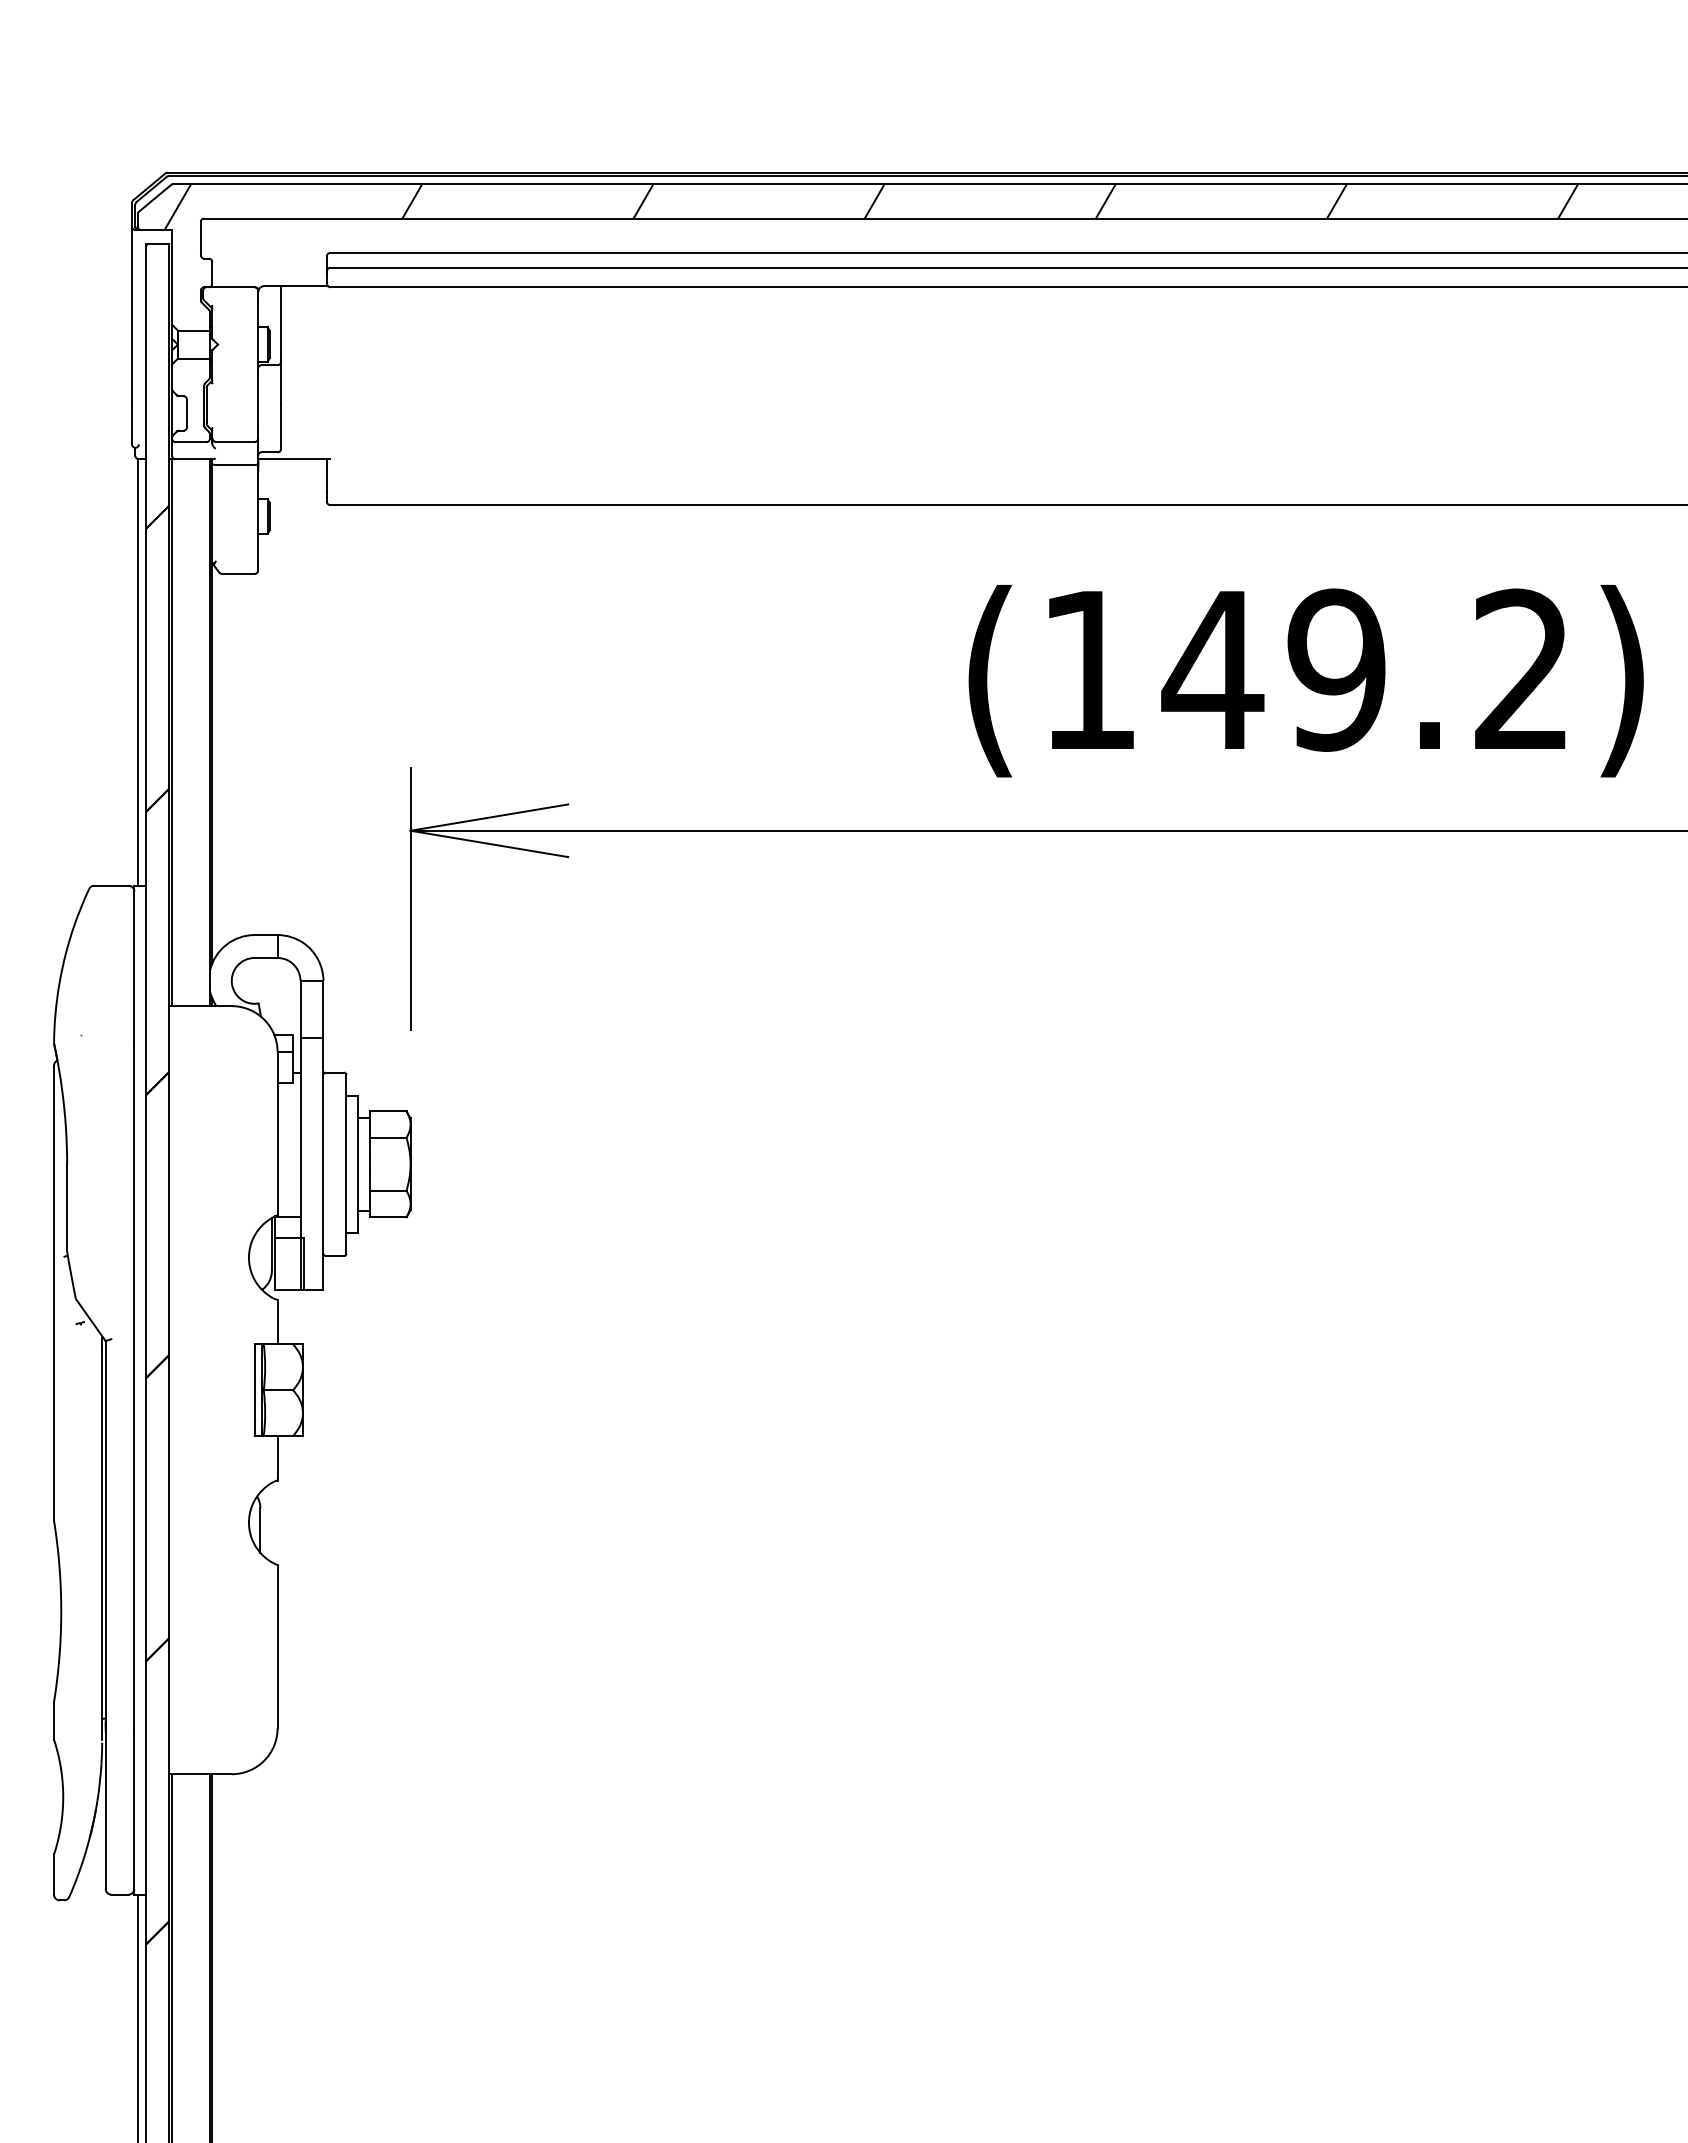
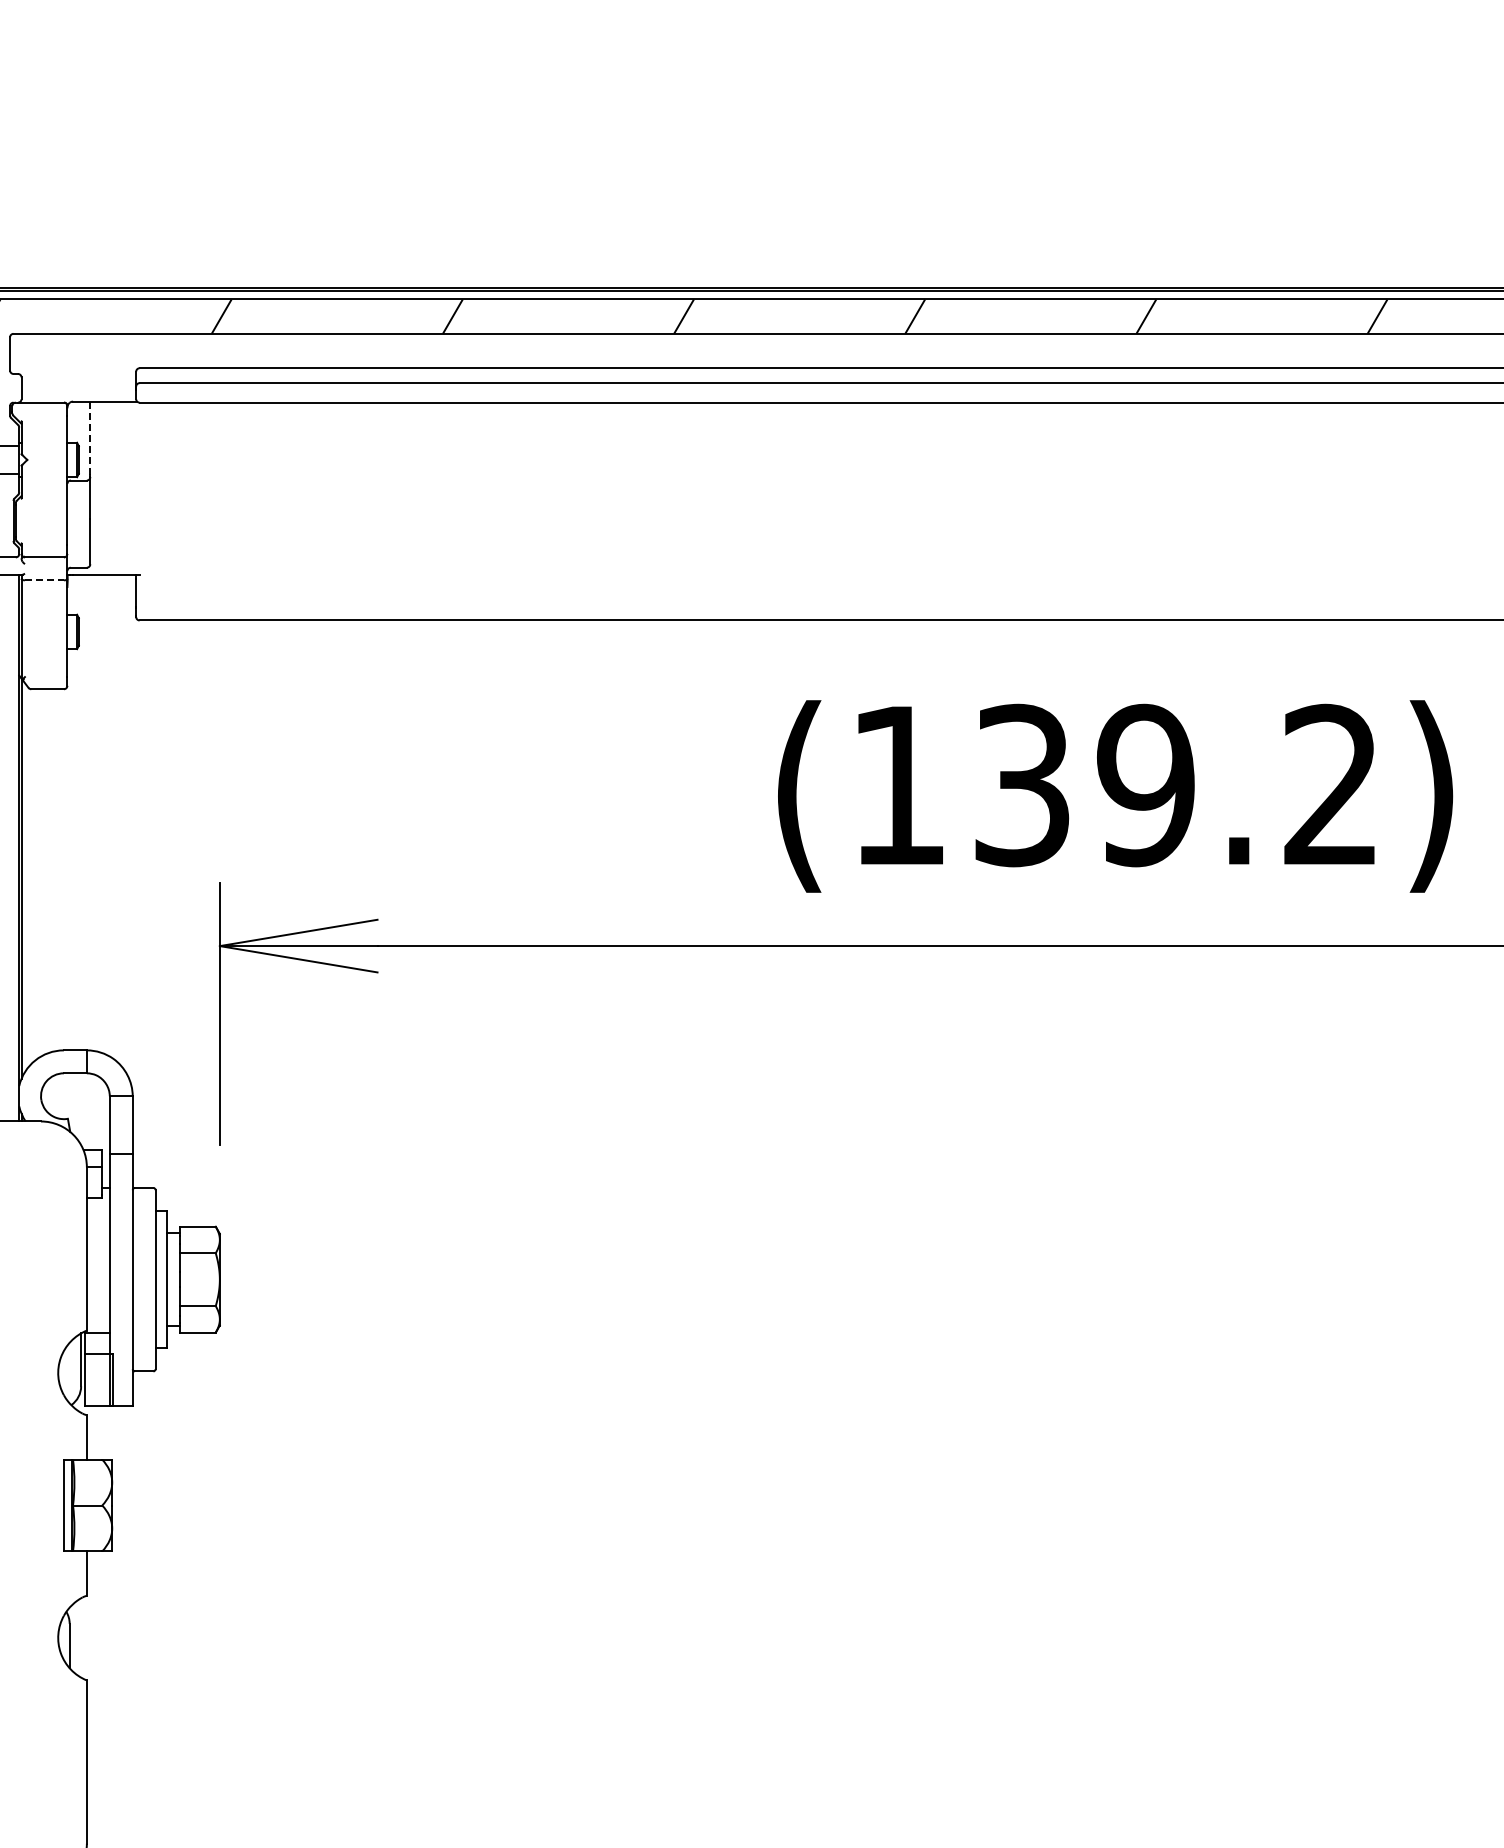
line: (281, 323) -> (90, 438), solid -> dashed
line: (235, 465) -> (44, 580), solid -> dashed
text: (1212, 669) -> (1021, 784), (149.2) -> (139.2)

